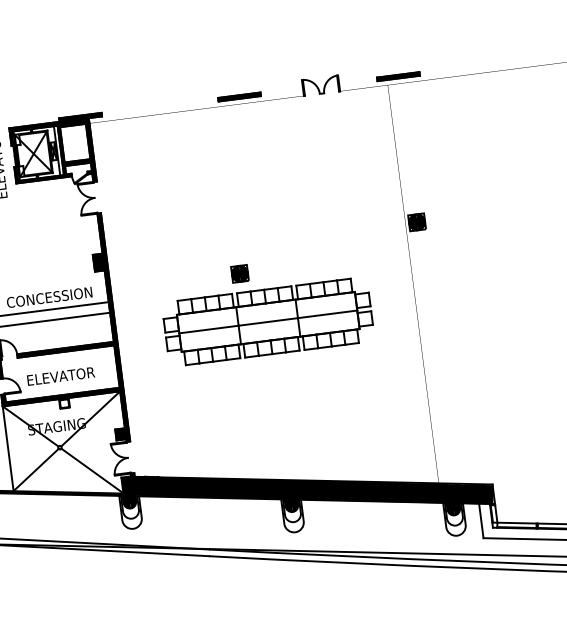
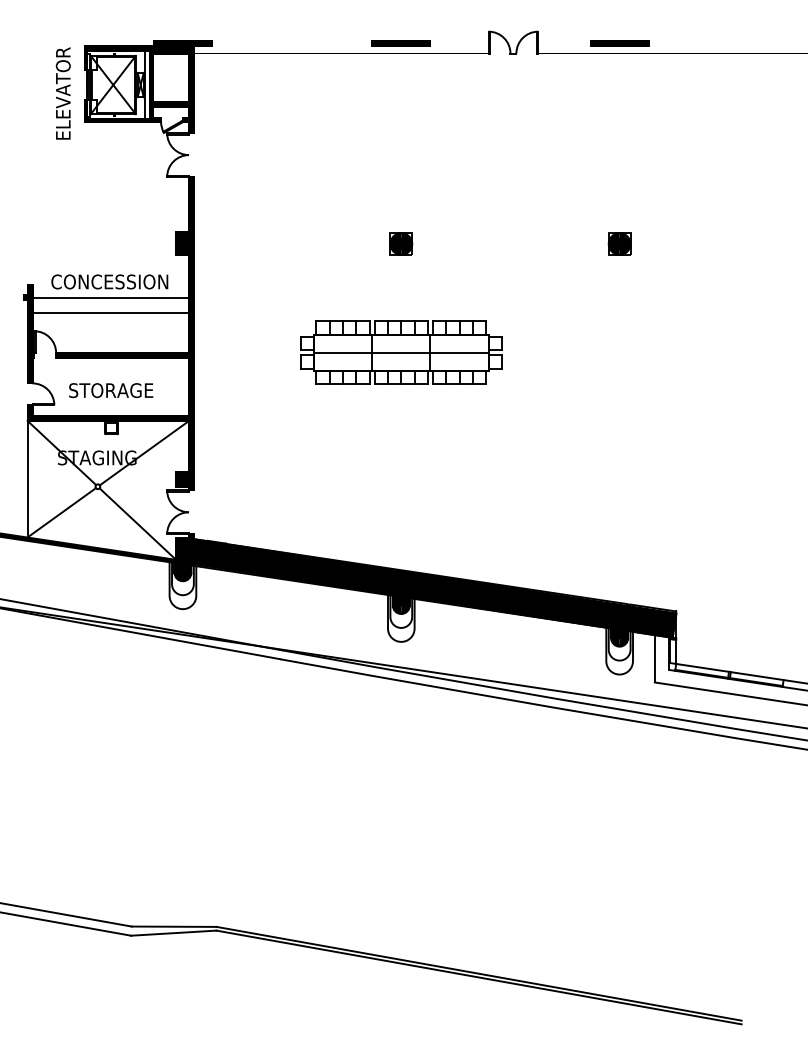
part: (240, 273) -> (401, 243), moved
part: (268, 321) -> (401, 352), size x0.71
text: (60, 376) -> (111, 390), ELEVATOR -> STORAGE

